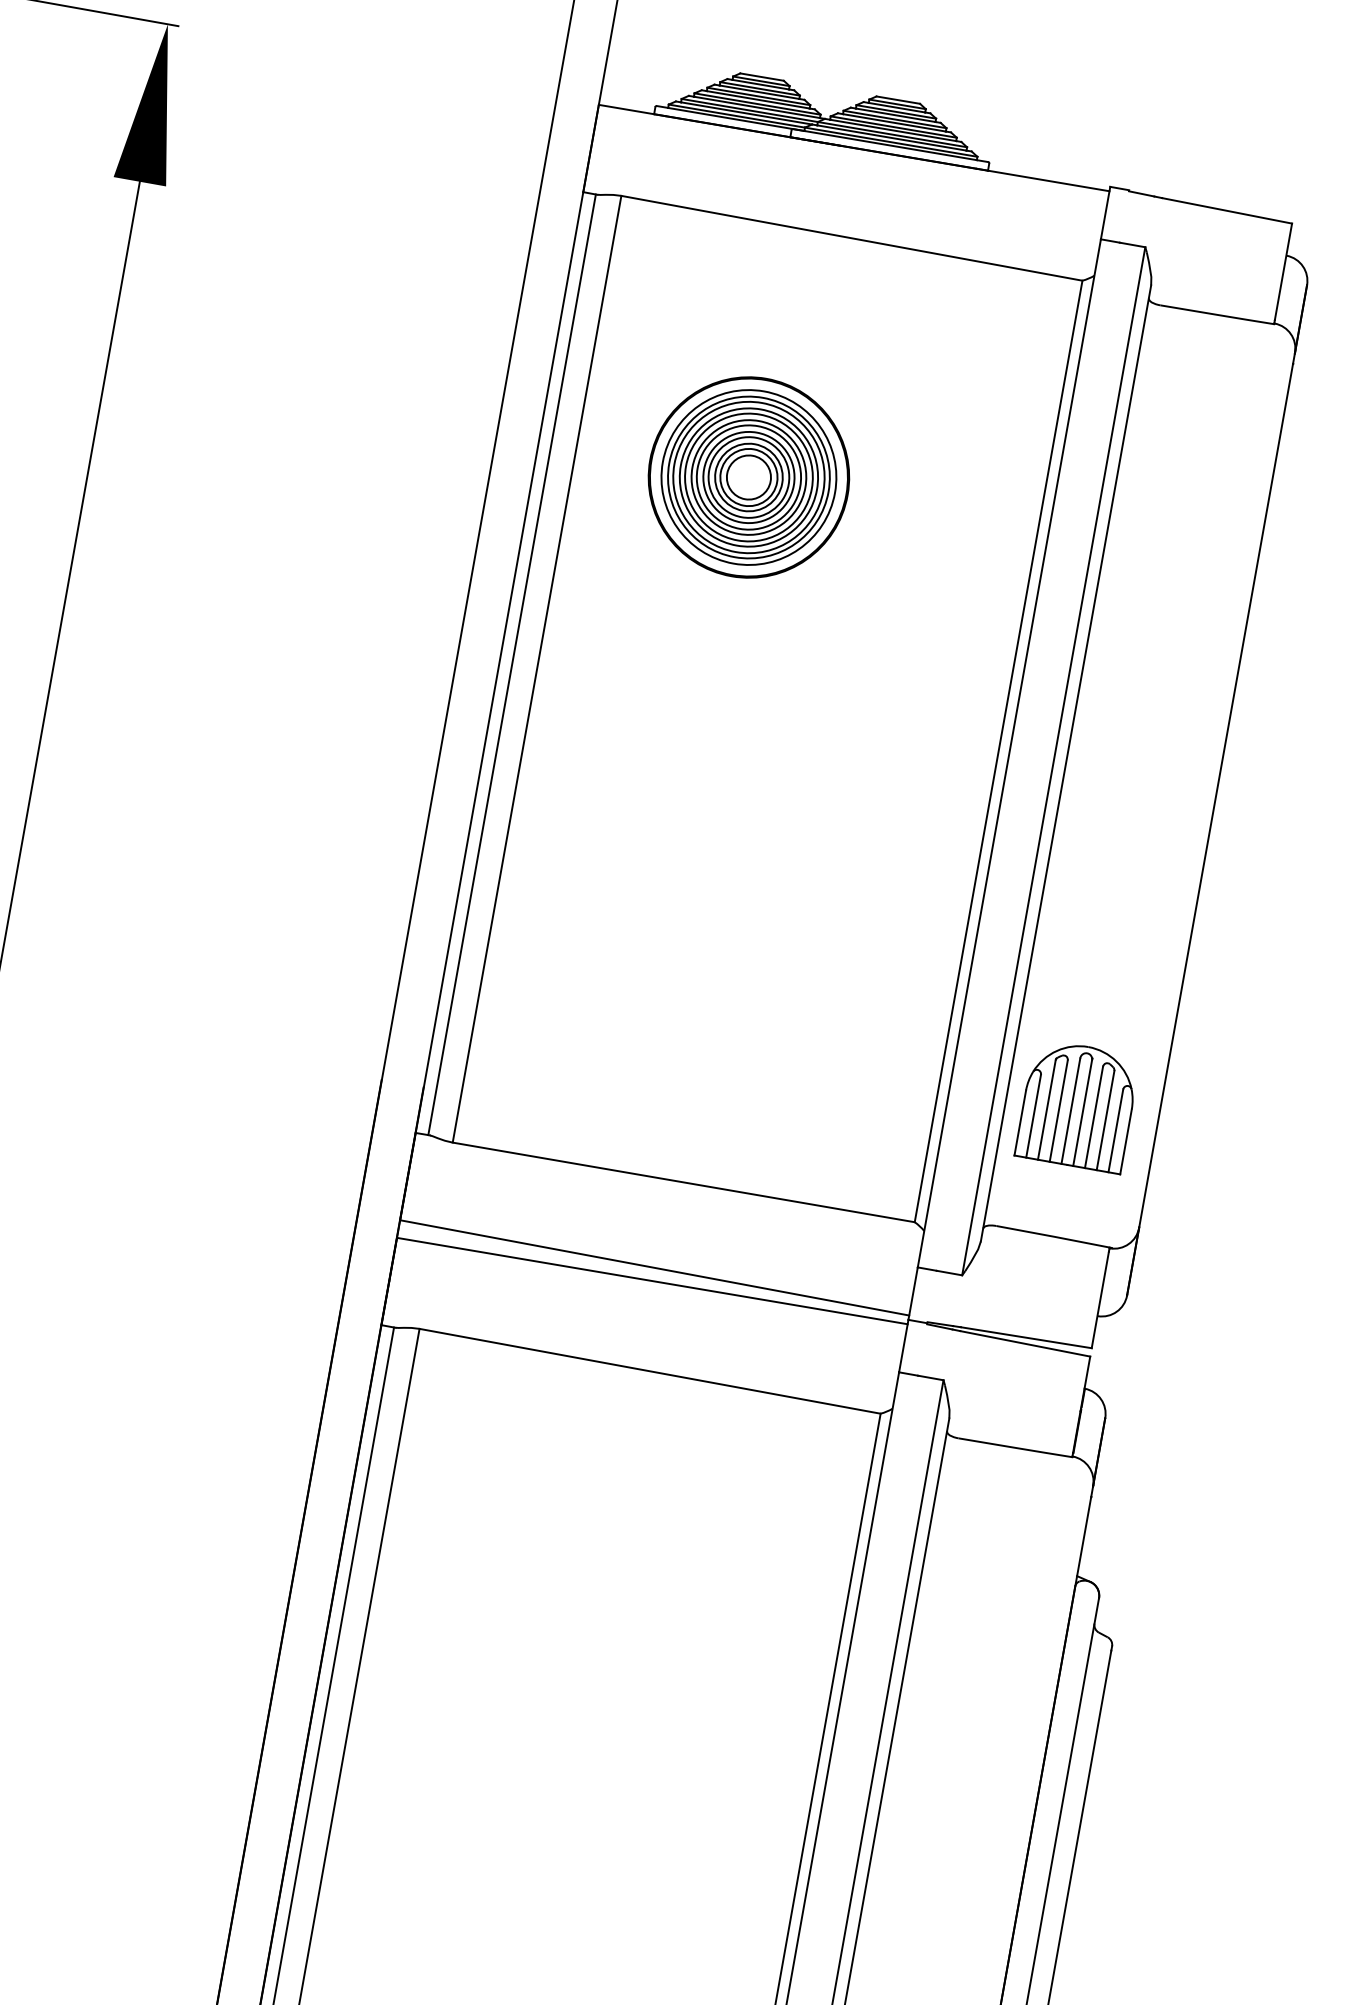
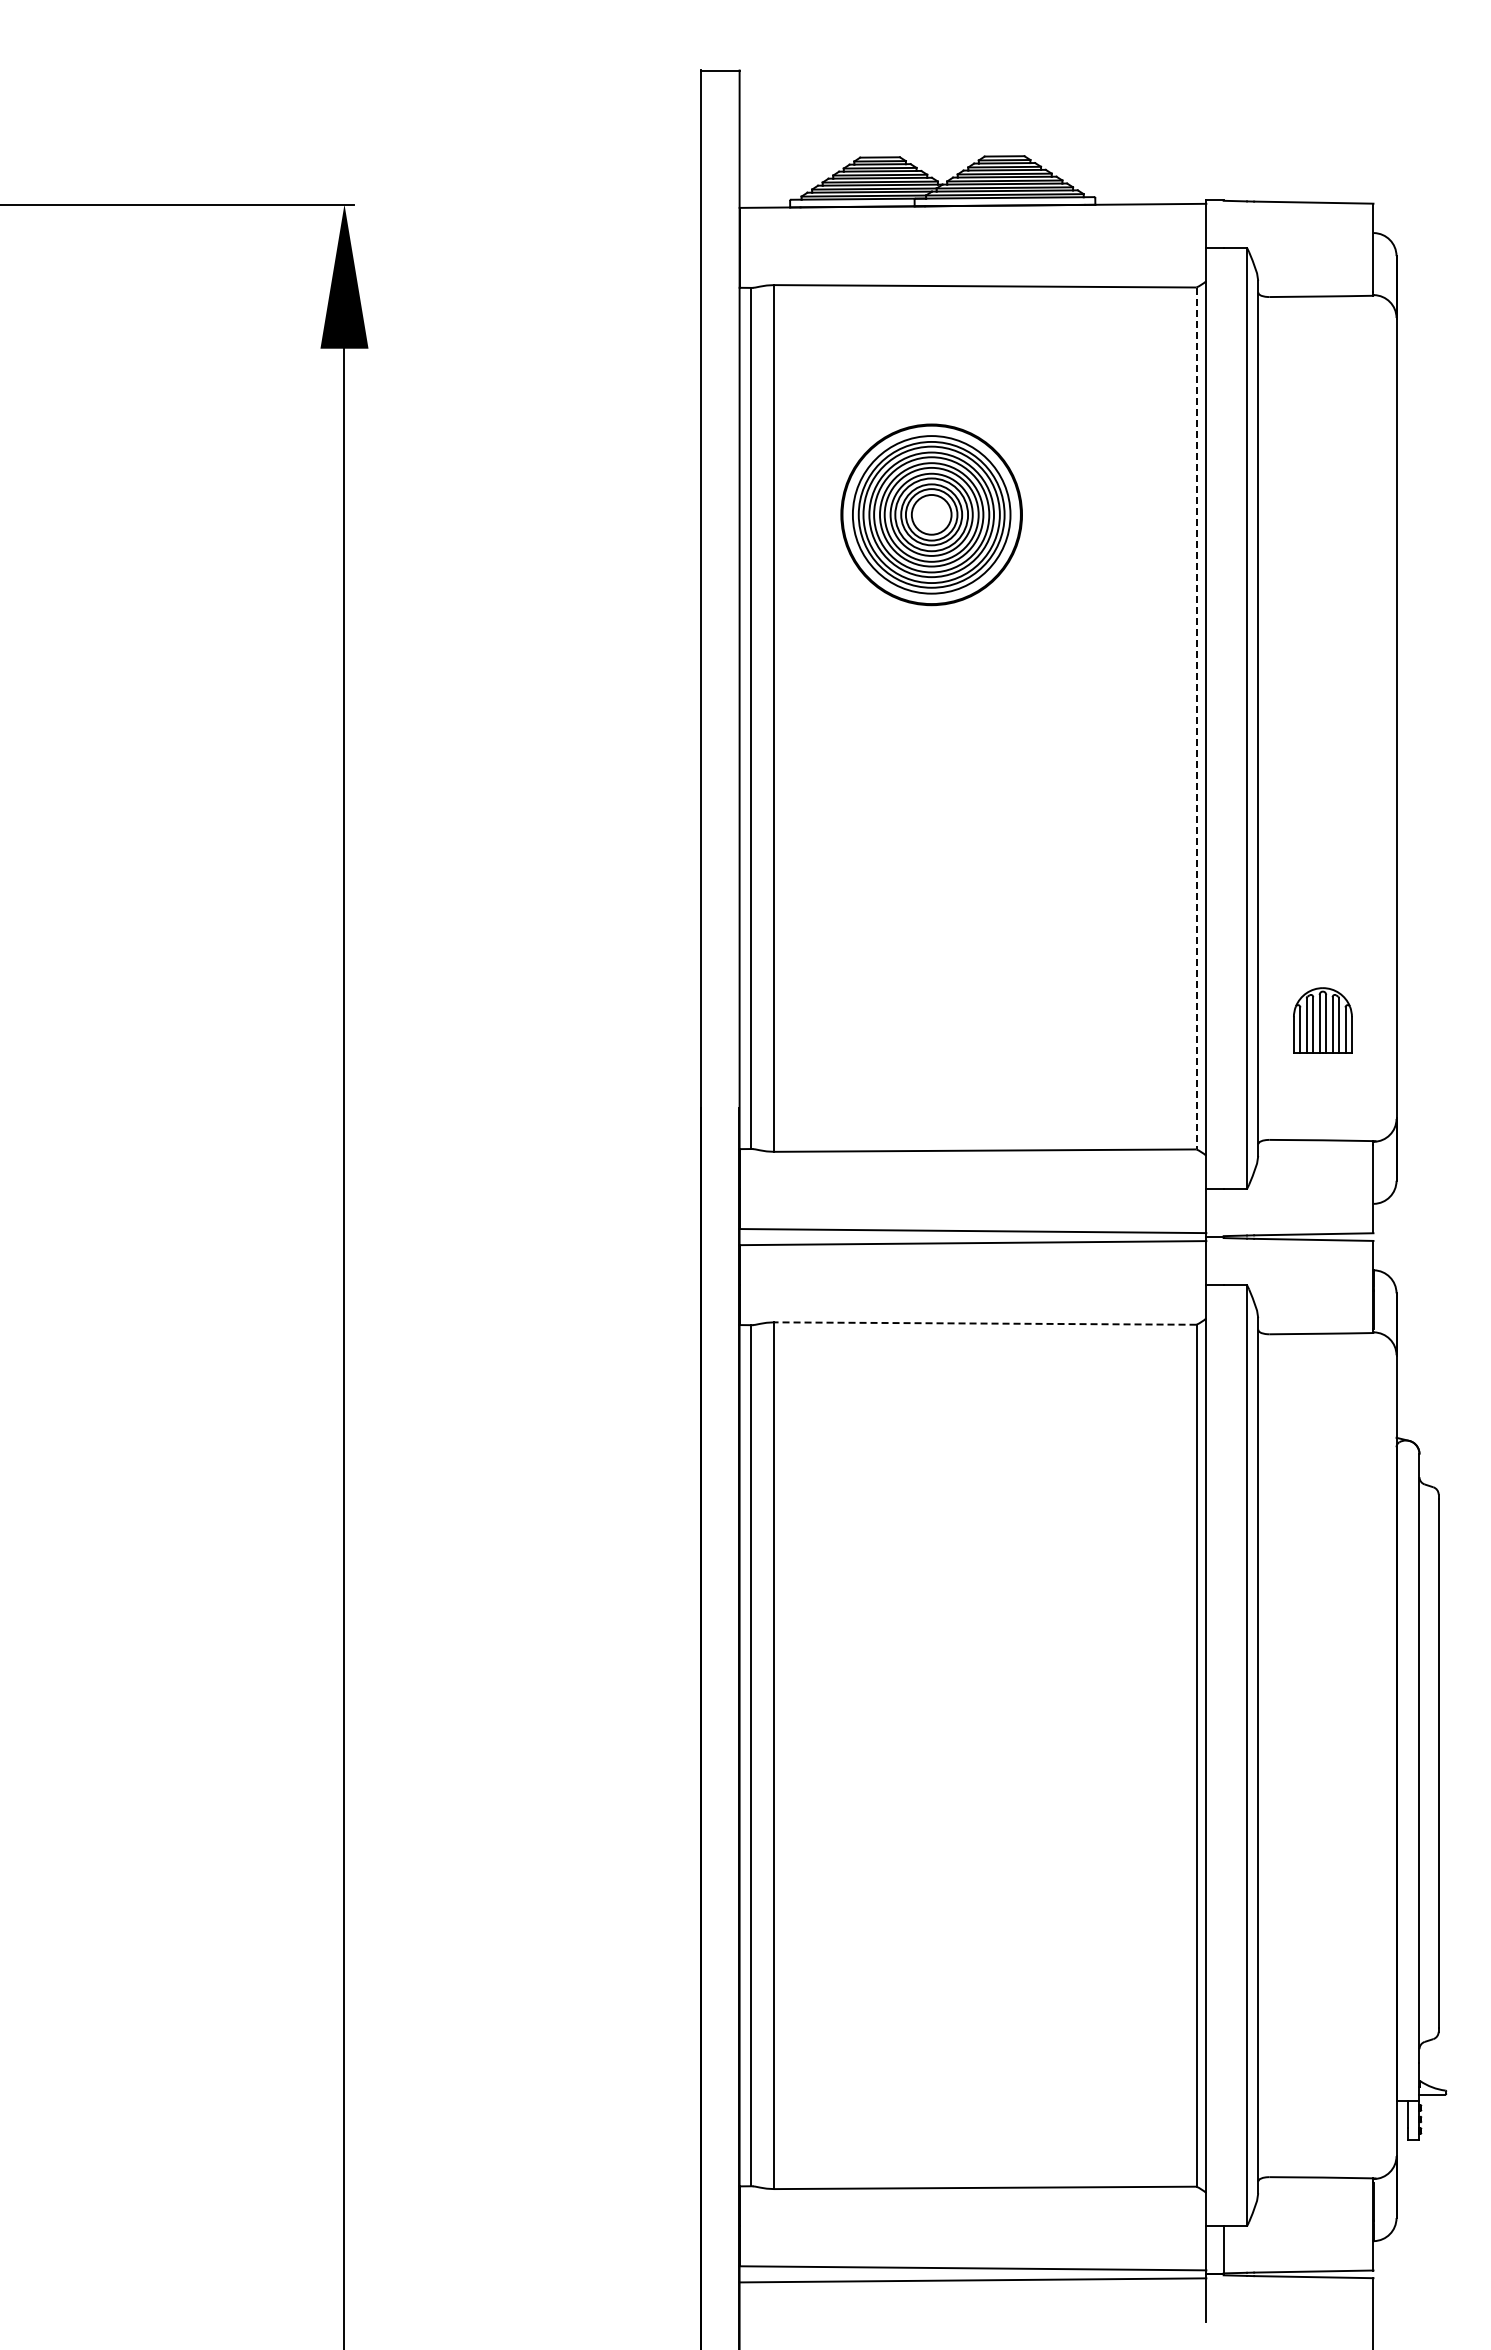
line: (998, 751) -> (1196, 718), solid -> dashed
part: (1077, 1105) -> (1322, 1020), size x0.6
line: (650, 1371) -> (985, 1323), solid -> dashed

